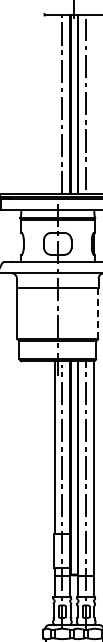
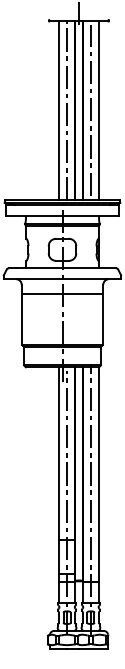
line: (54, 104) -> (59, 110), added
line: (93, 104) -> (98, 110), added
line: (97, 313) -> (102, 319), dashed -> solid

